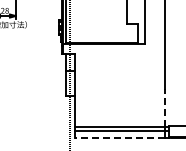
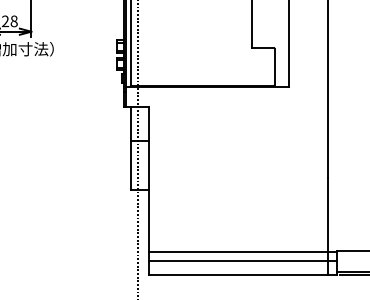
line: (164, 108) -> (327, 215), dashed -> solid
line: (119, 138) -> (237, 275), dashed -> solid

